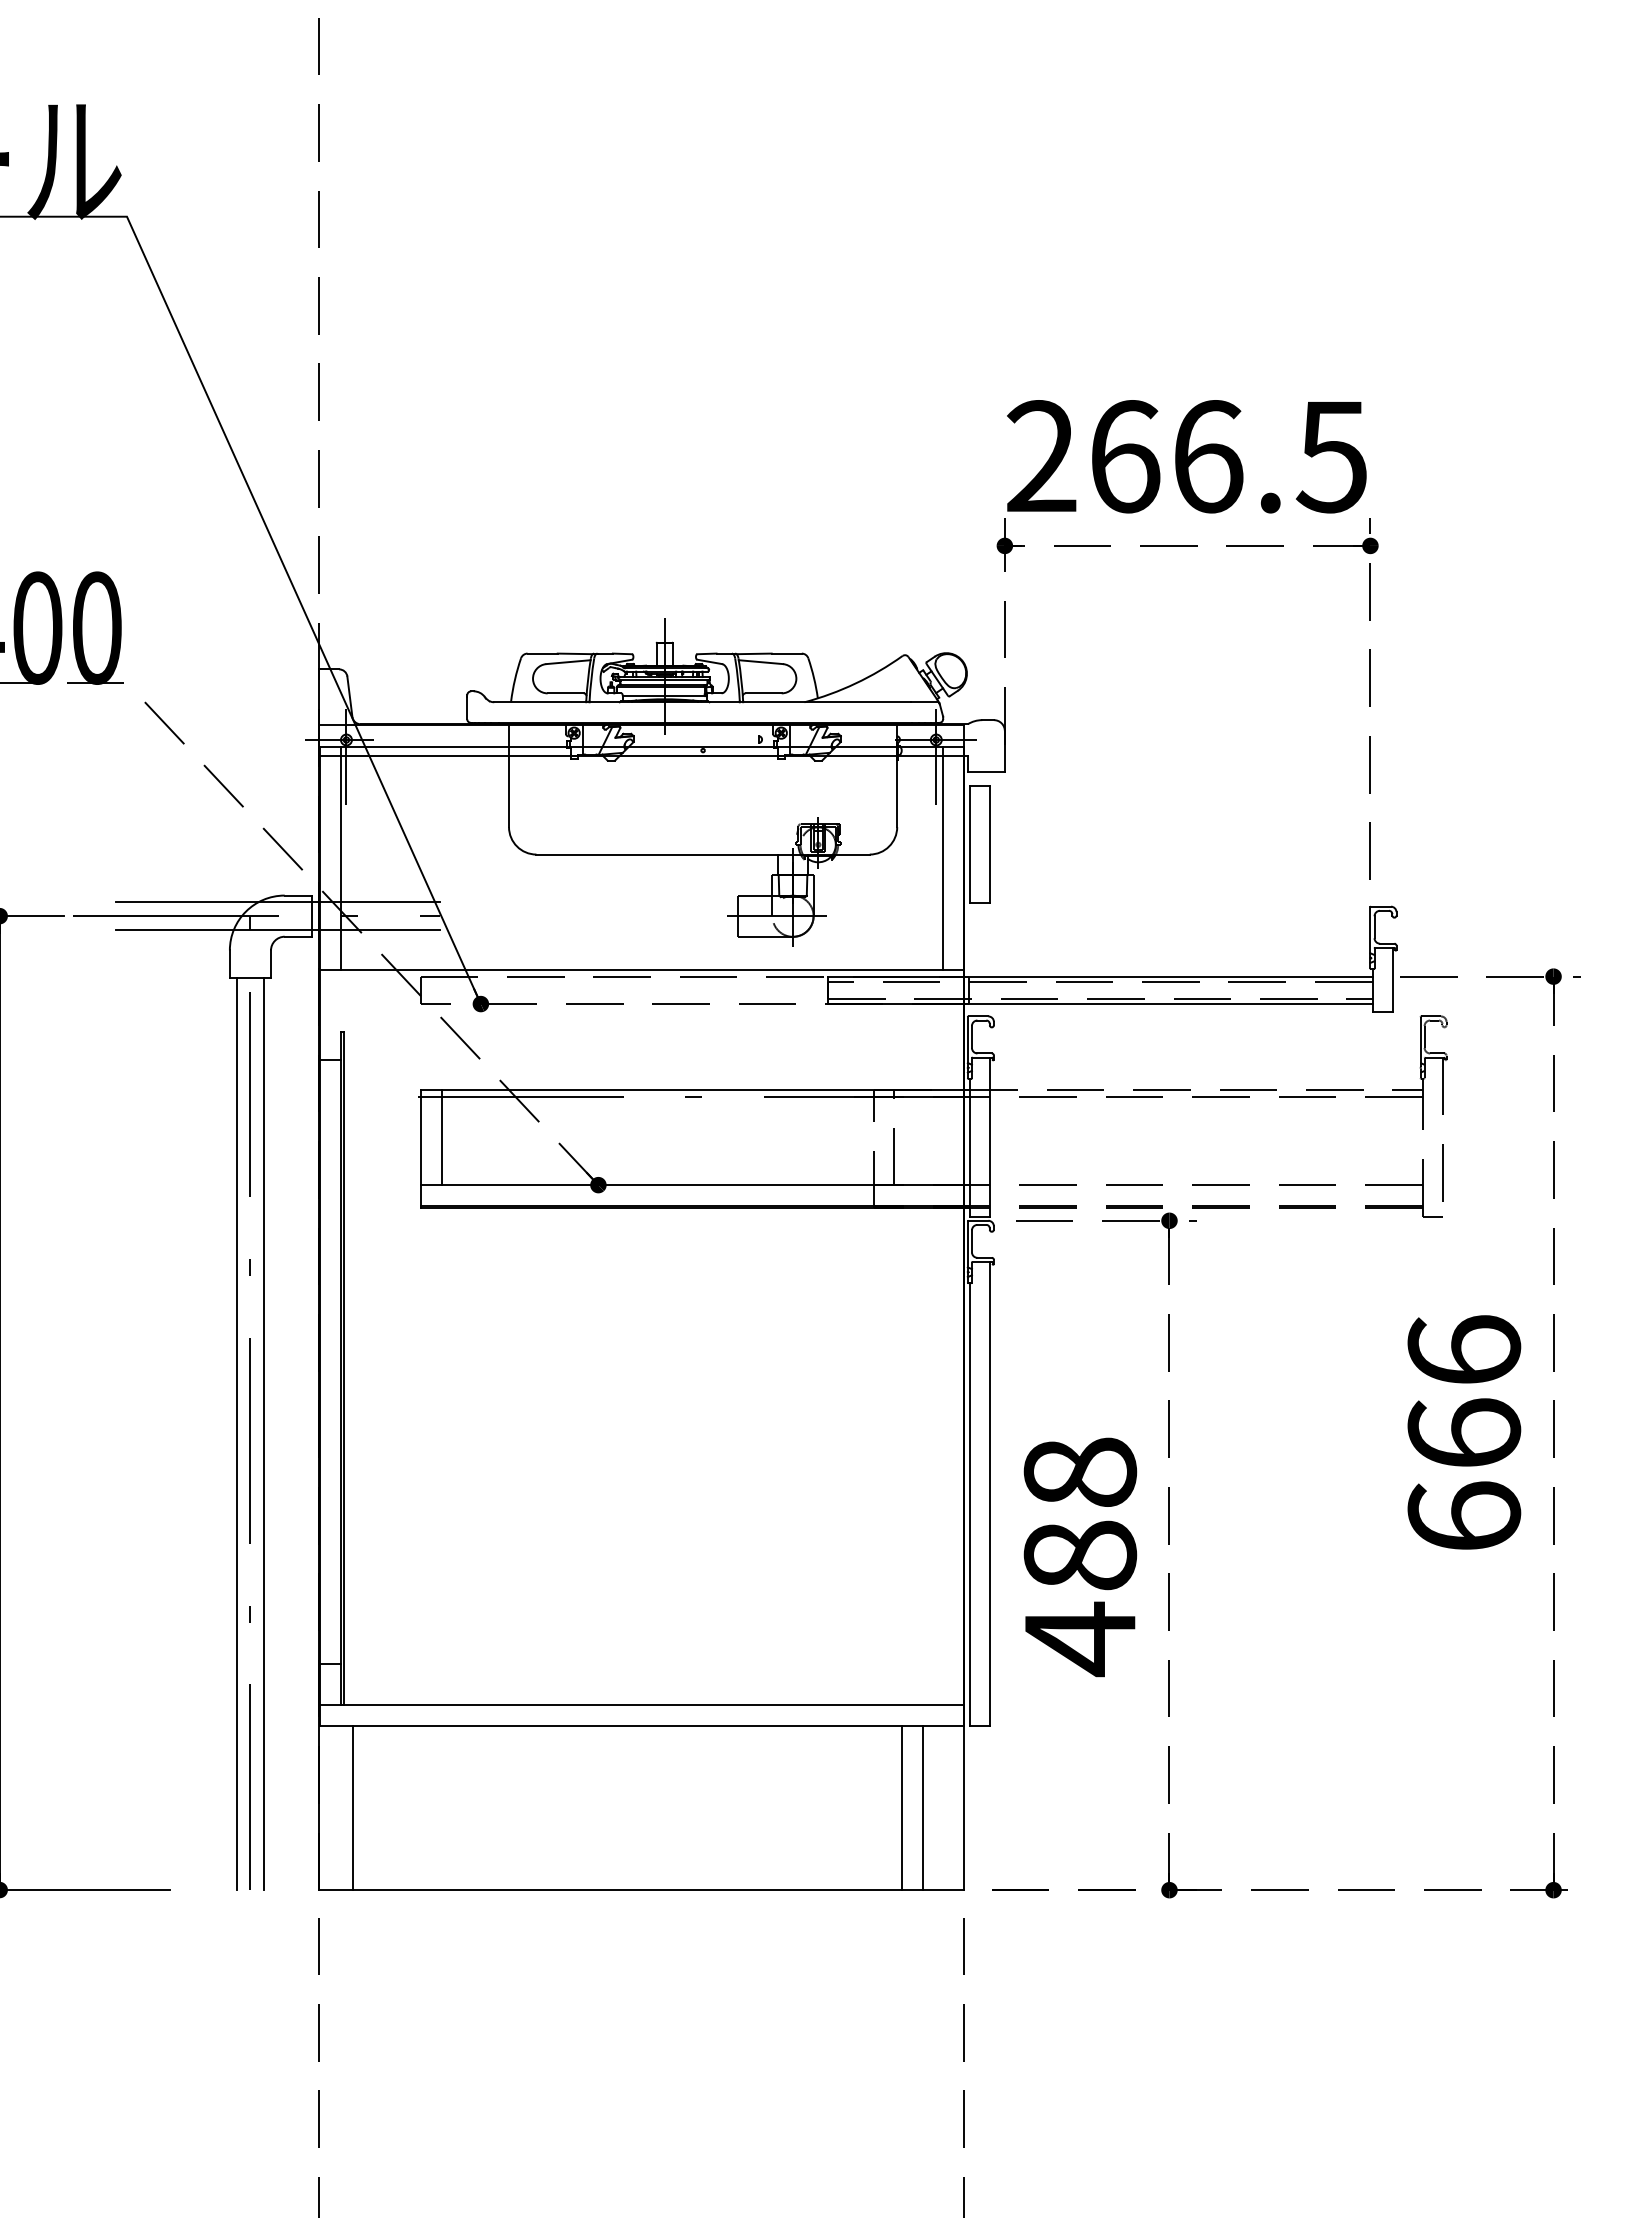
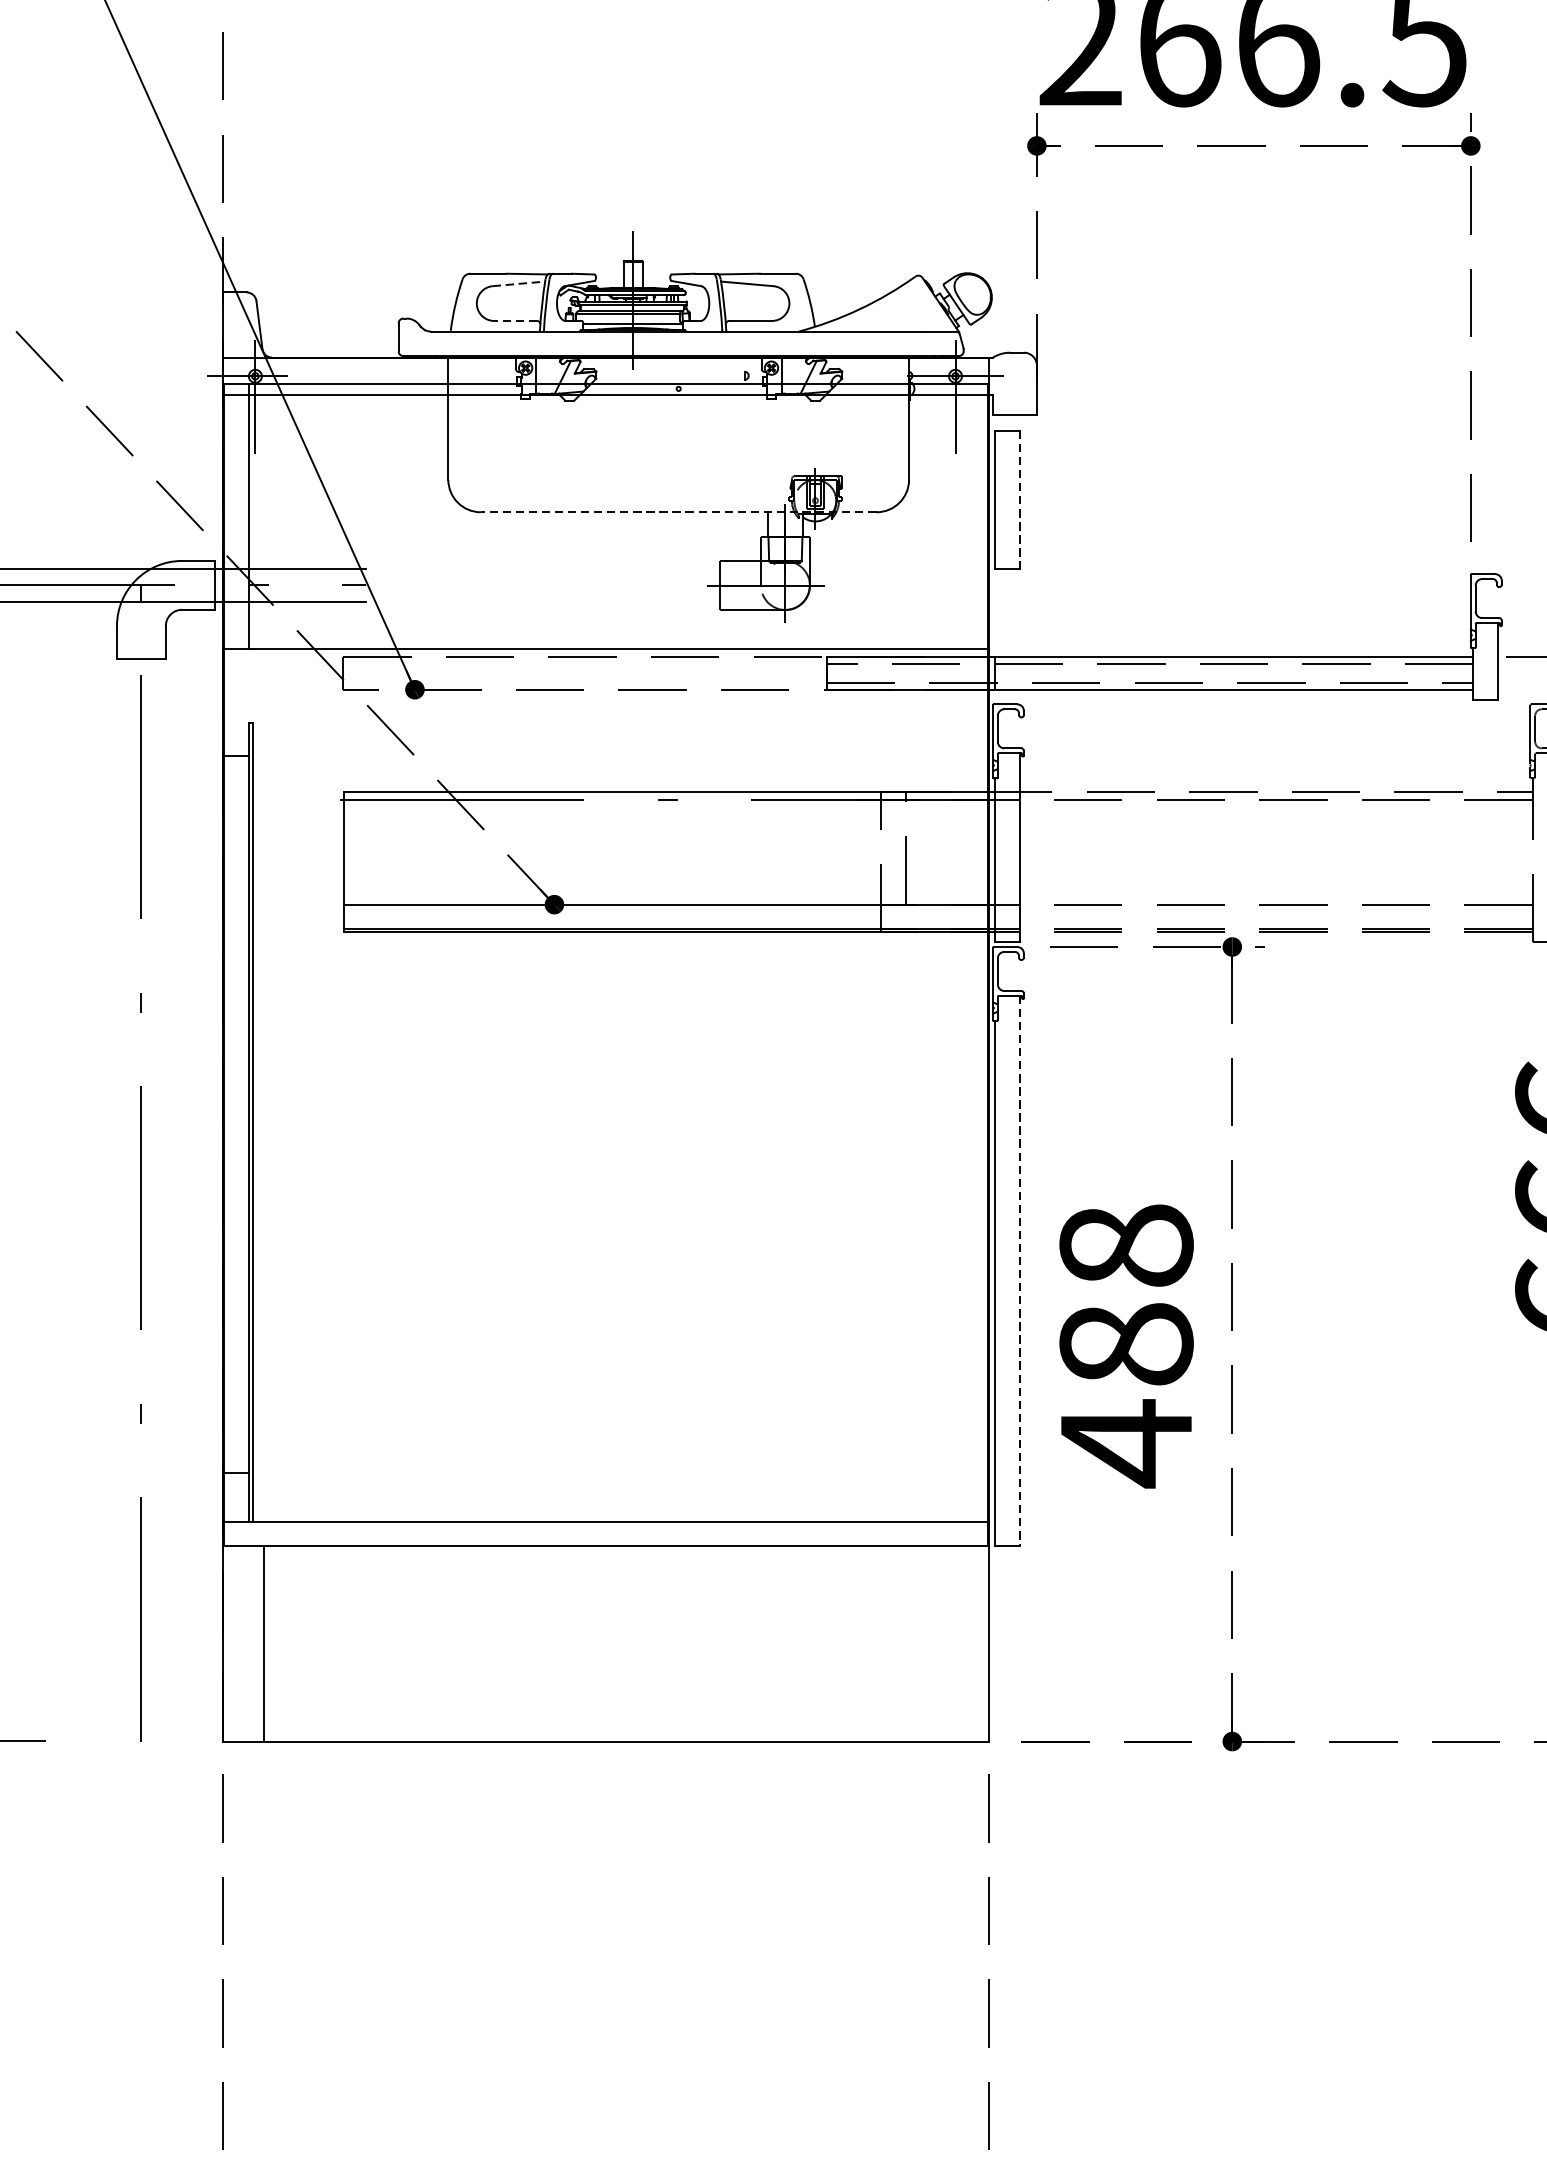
line: (569, 662) -> (520, 284), solid -> dashed
line: (565, 693) -> (515, 321), solid -> dashed
line: (990, 844) -> (1019, 500), solid -> dashed
line: (703, 854) -> (679, 512), solid -> dashed
line: (943, 857) -> (964, 515), removed
line: (441, 1137) -> (368, 848), removed
line: (236, 1433) -> (124, 1199), removed
line: (264, 1433) -> (158, 1199), removed
line: (990, 1493) -> (1019, 1270), solid -> dashed
line: (902, 1807) -> (915, 1643), removed
line: (922, 1807) -> (939, 1643), removed

